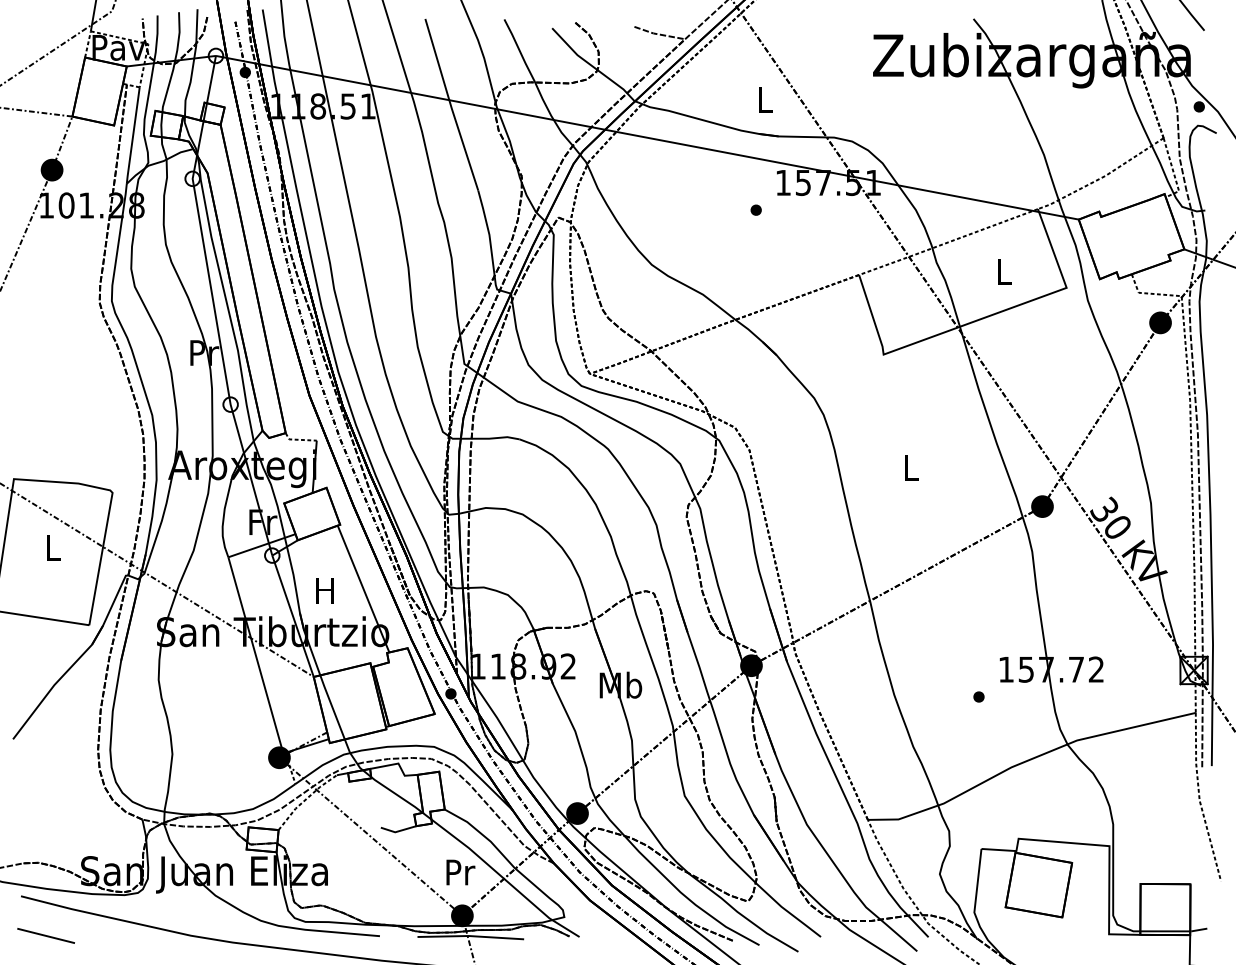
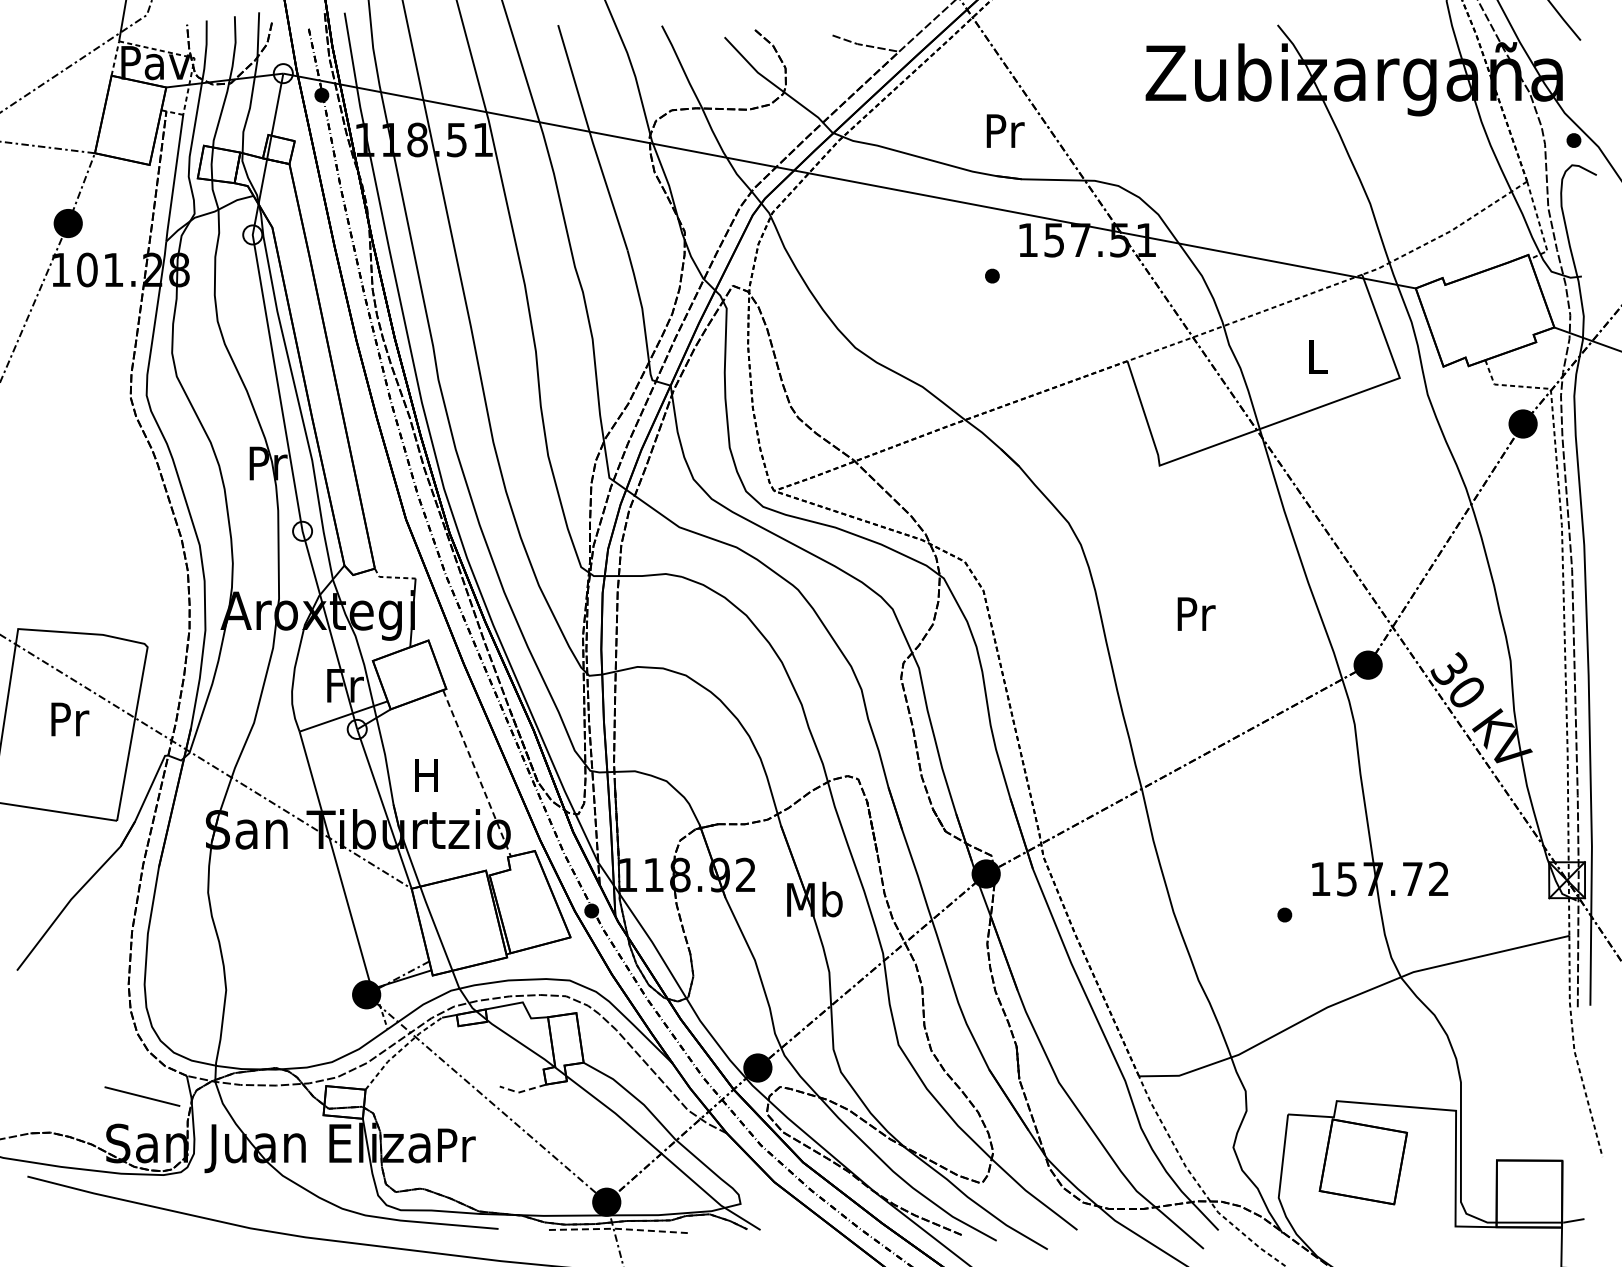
text: (766, 99) -> (1005, 130), L -> Pr
text: (911, 467) -> (1196, 613), L -> Pr
text: (53, 548) -> (70, 719), L -> Pr
line: (363, 589) -> (477, 773), solid -> dashed
line: (398, 831) -> (522, 1091), solid -> dashed
text: (460, 872) -> (456, 1145), moved
line: (46, 935) -> (142, 1096), moved
line: (470, 935) -> (617, 1228), solid -> dashed

